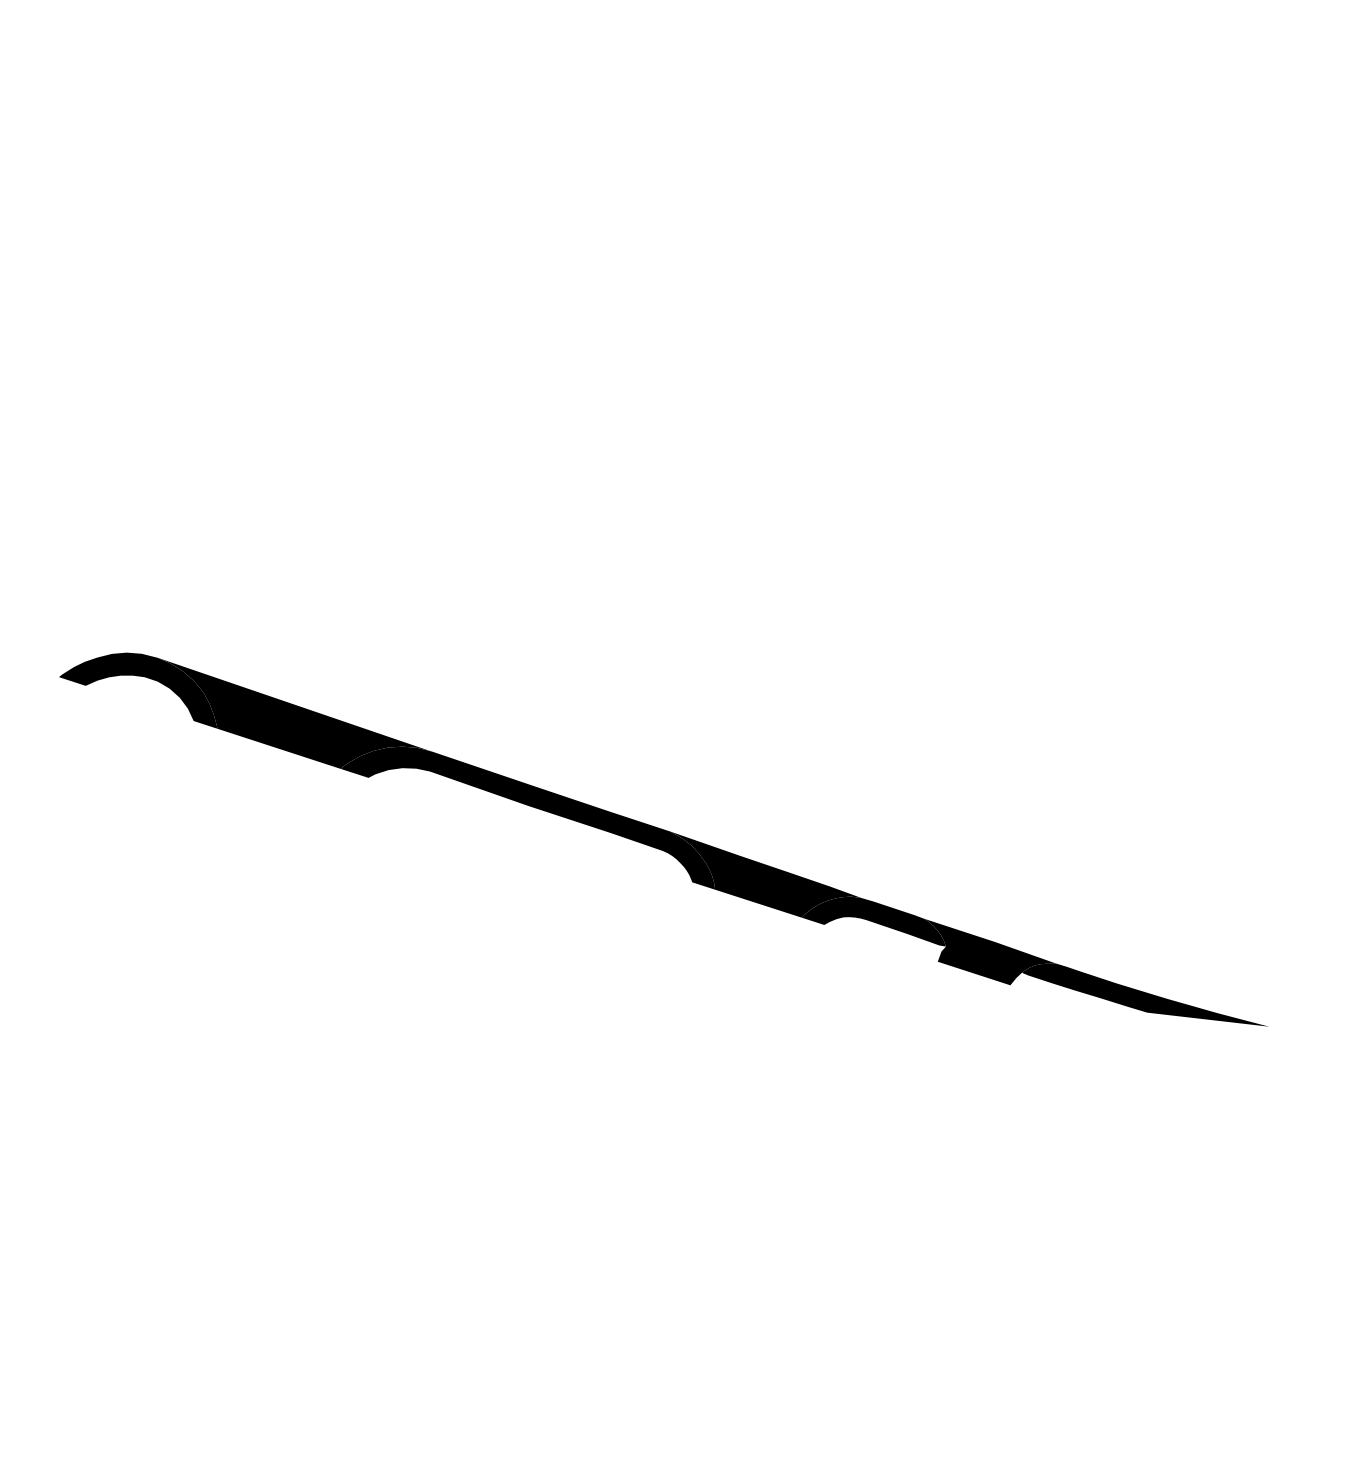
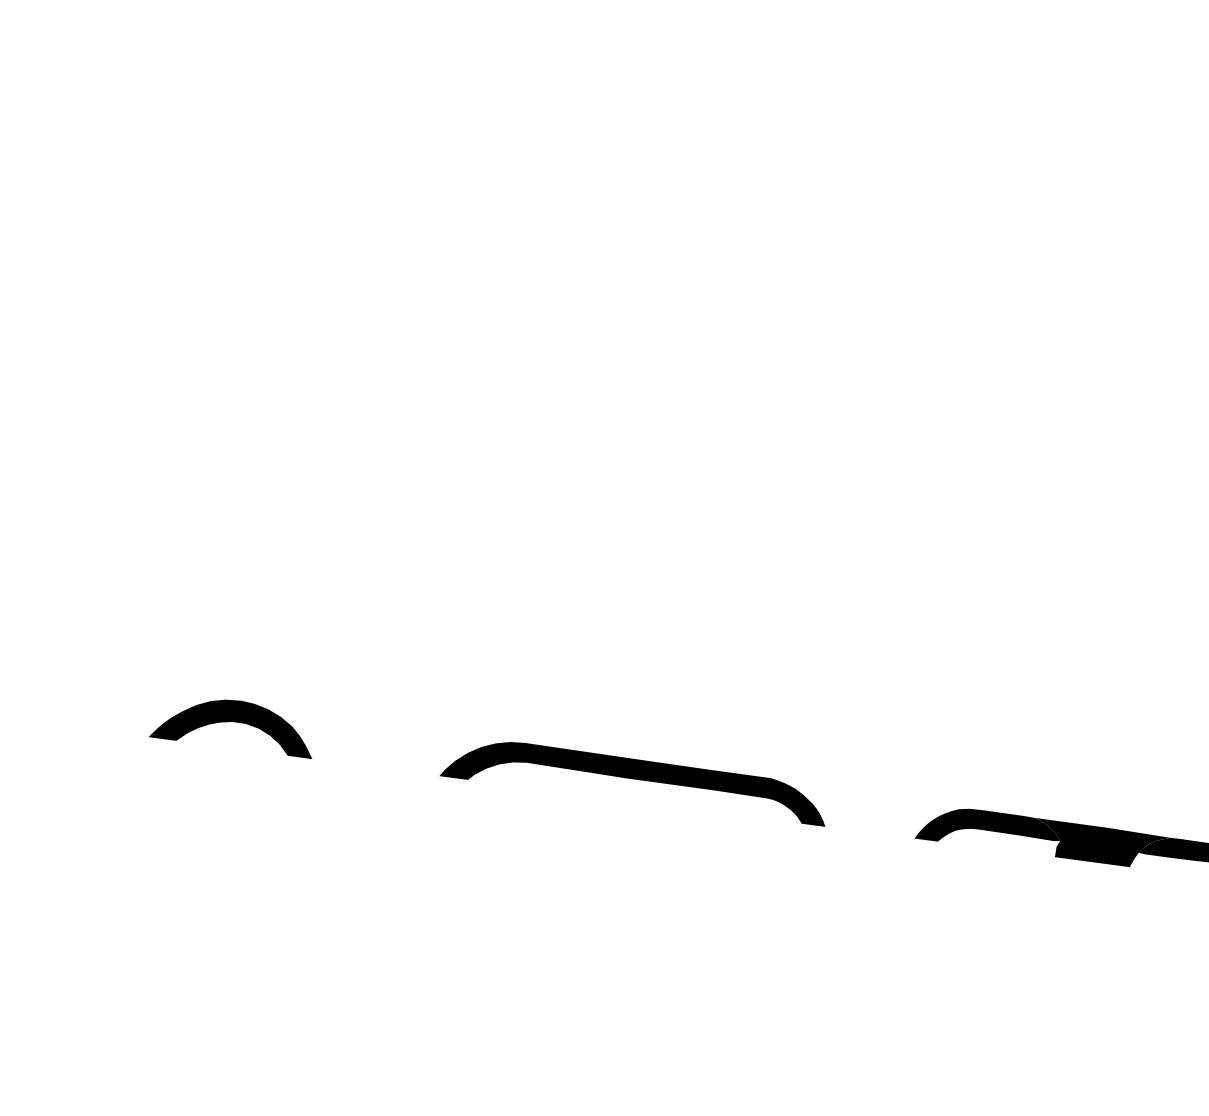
fill: (293, 712) -> (383, 729), removed
fill: (765, 874) -> (871, 803), removed

